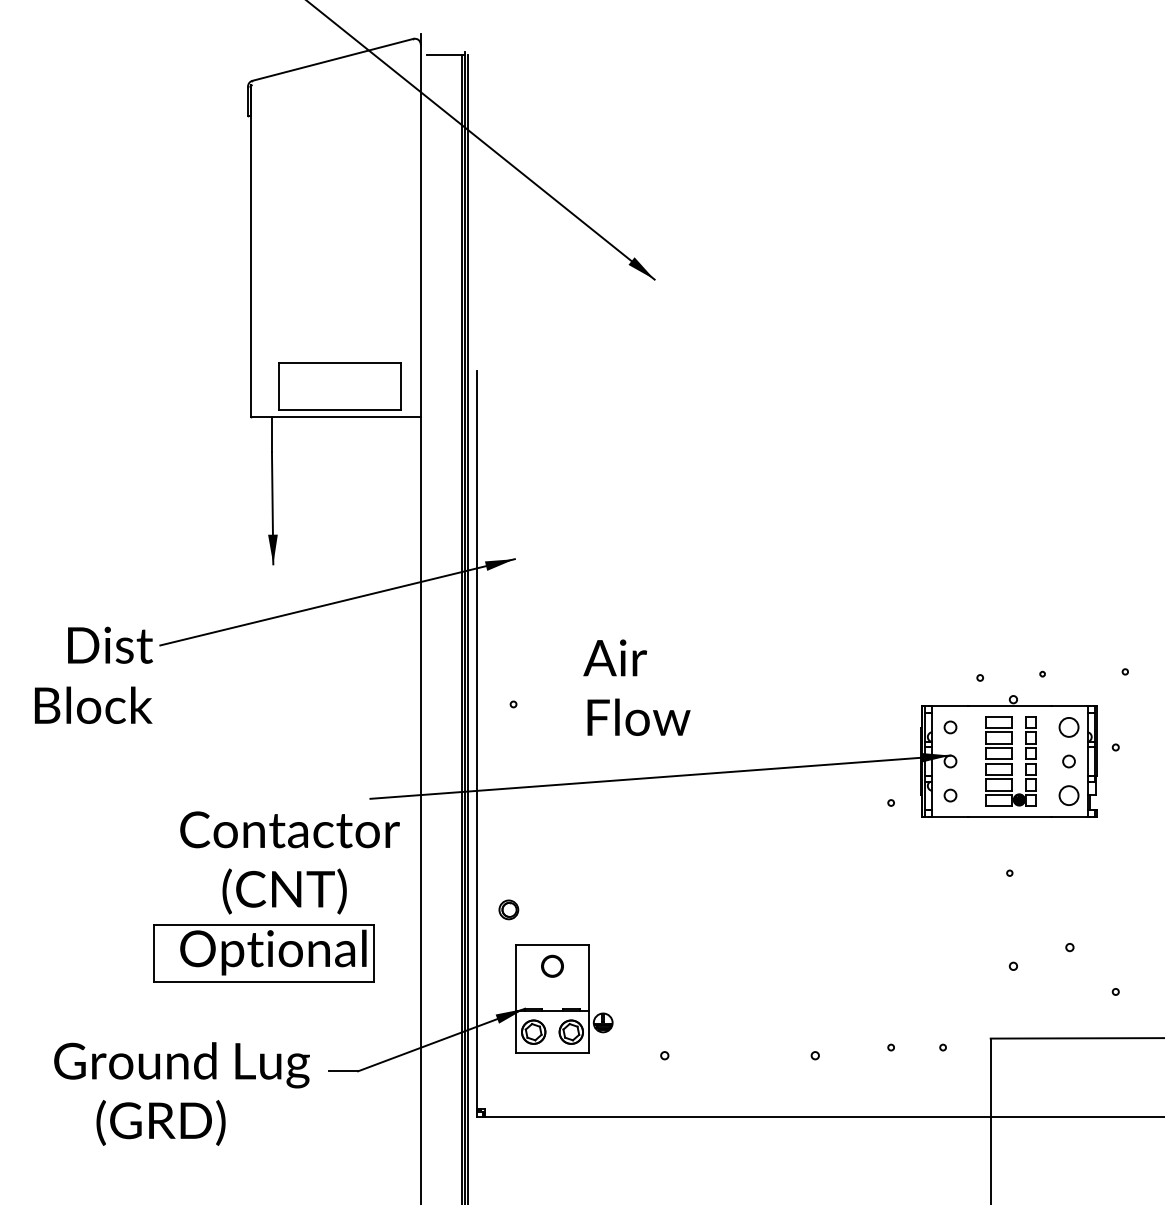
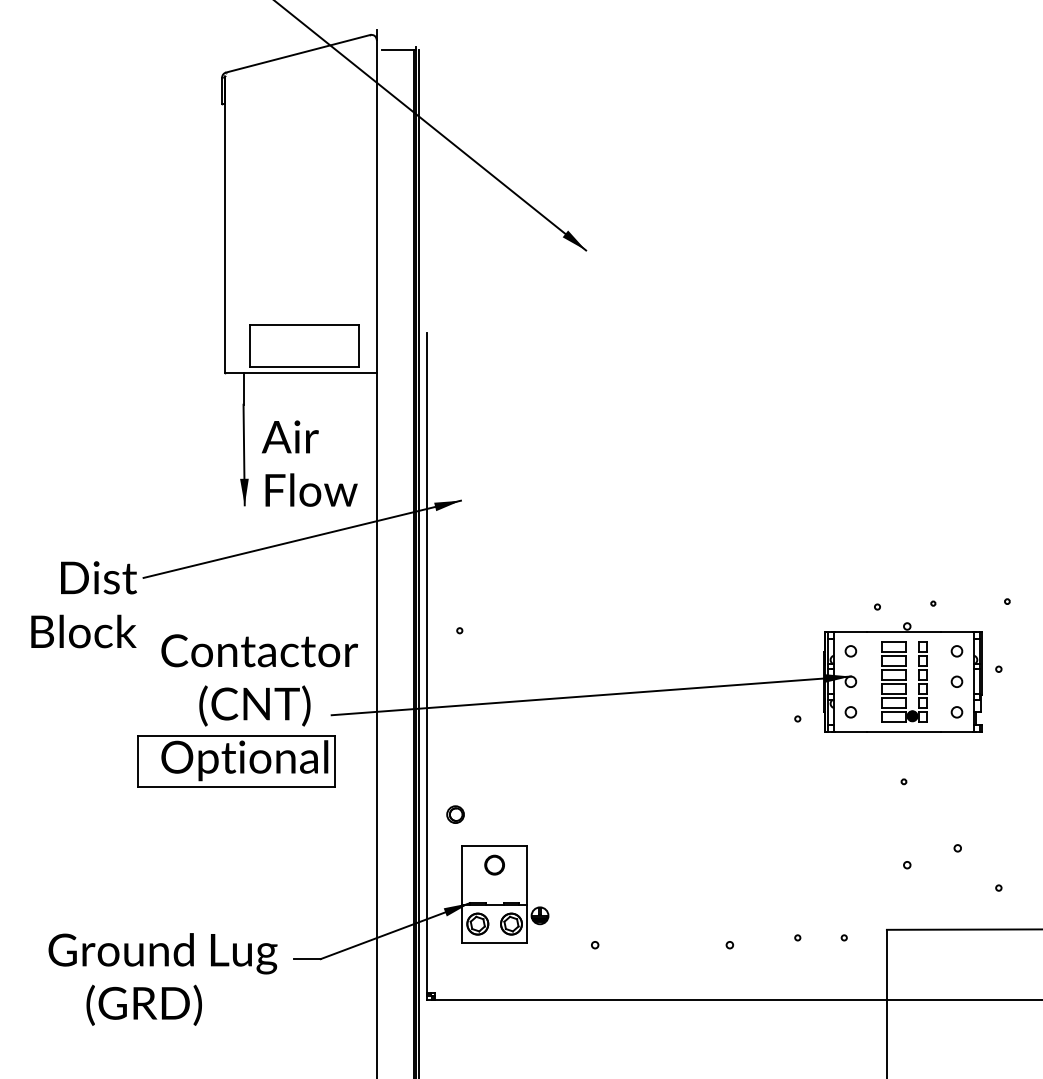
text: (636, 687) -> (309, 463), moved
circle: (1068, 727) -> (956, 651), size x0.62
circle: (1068, 795) -> (956, 712), size x0.62
part: (276, 896) -> (247, 710), moved

